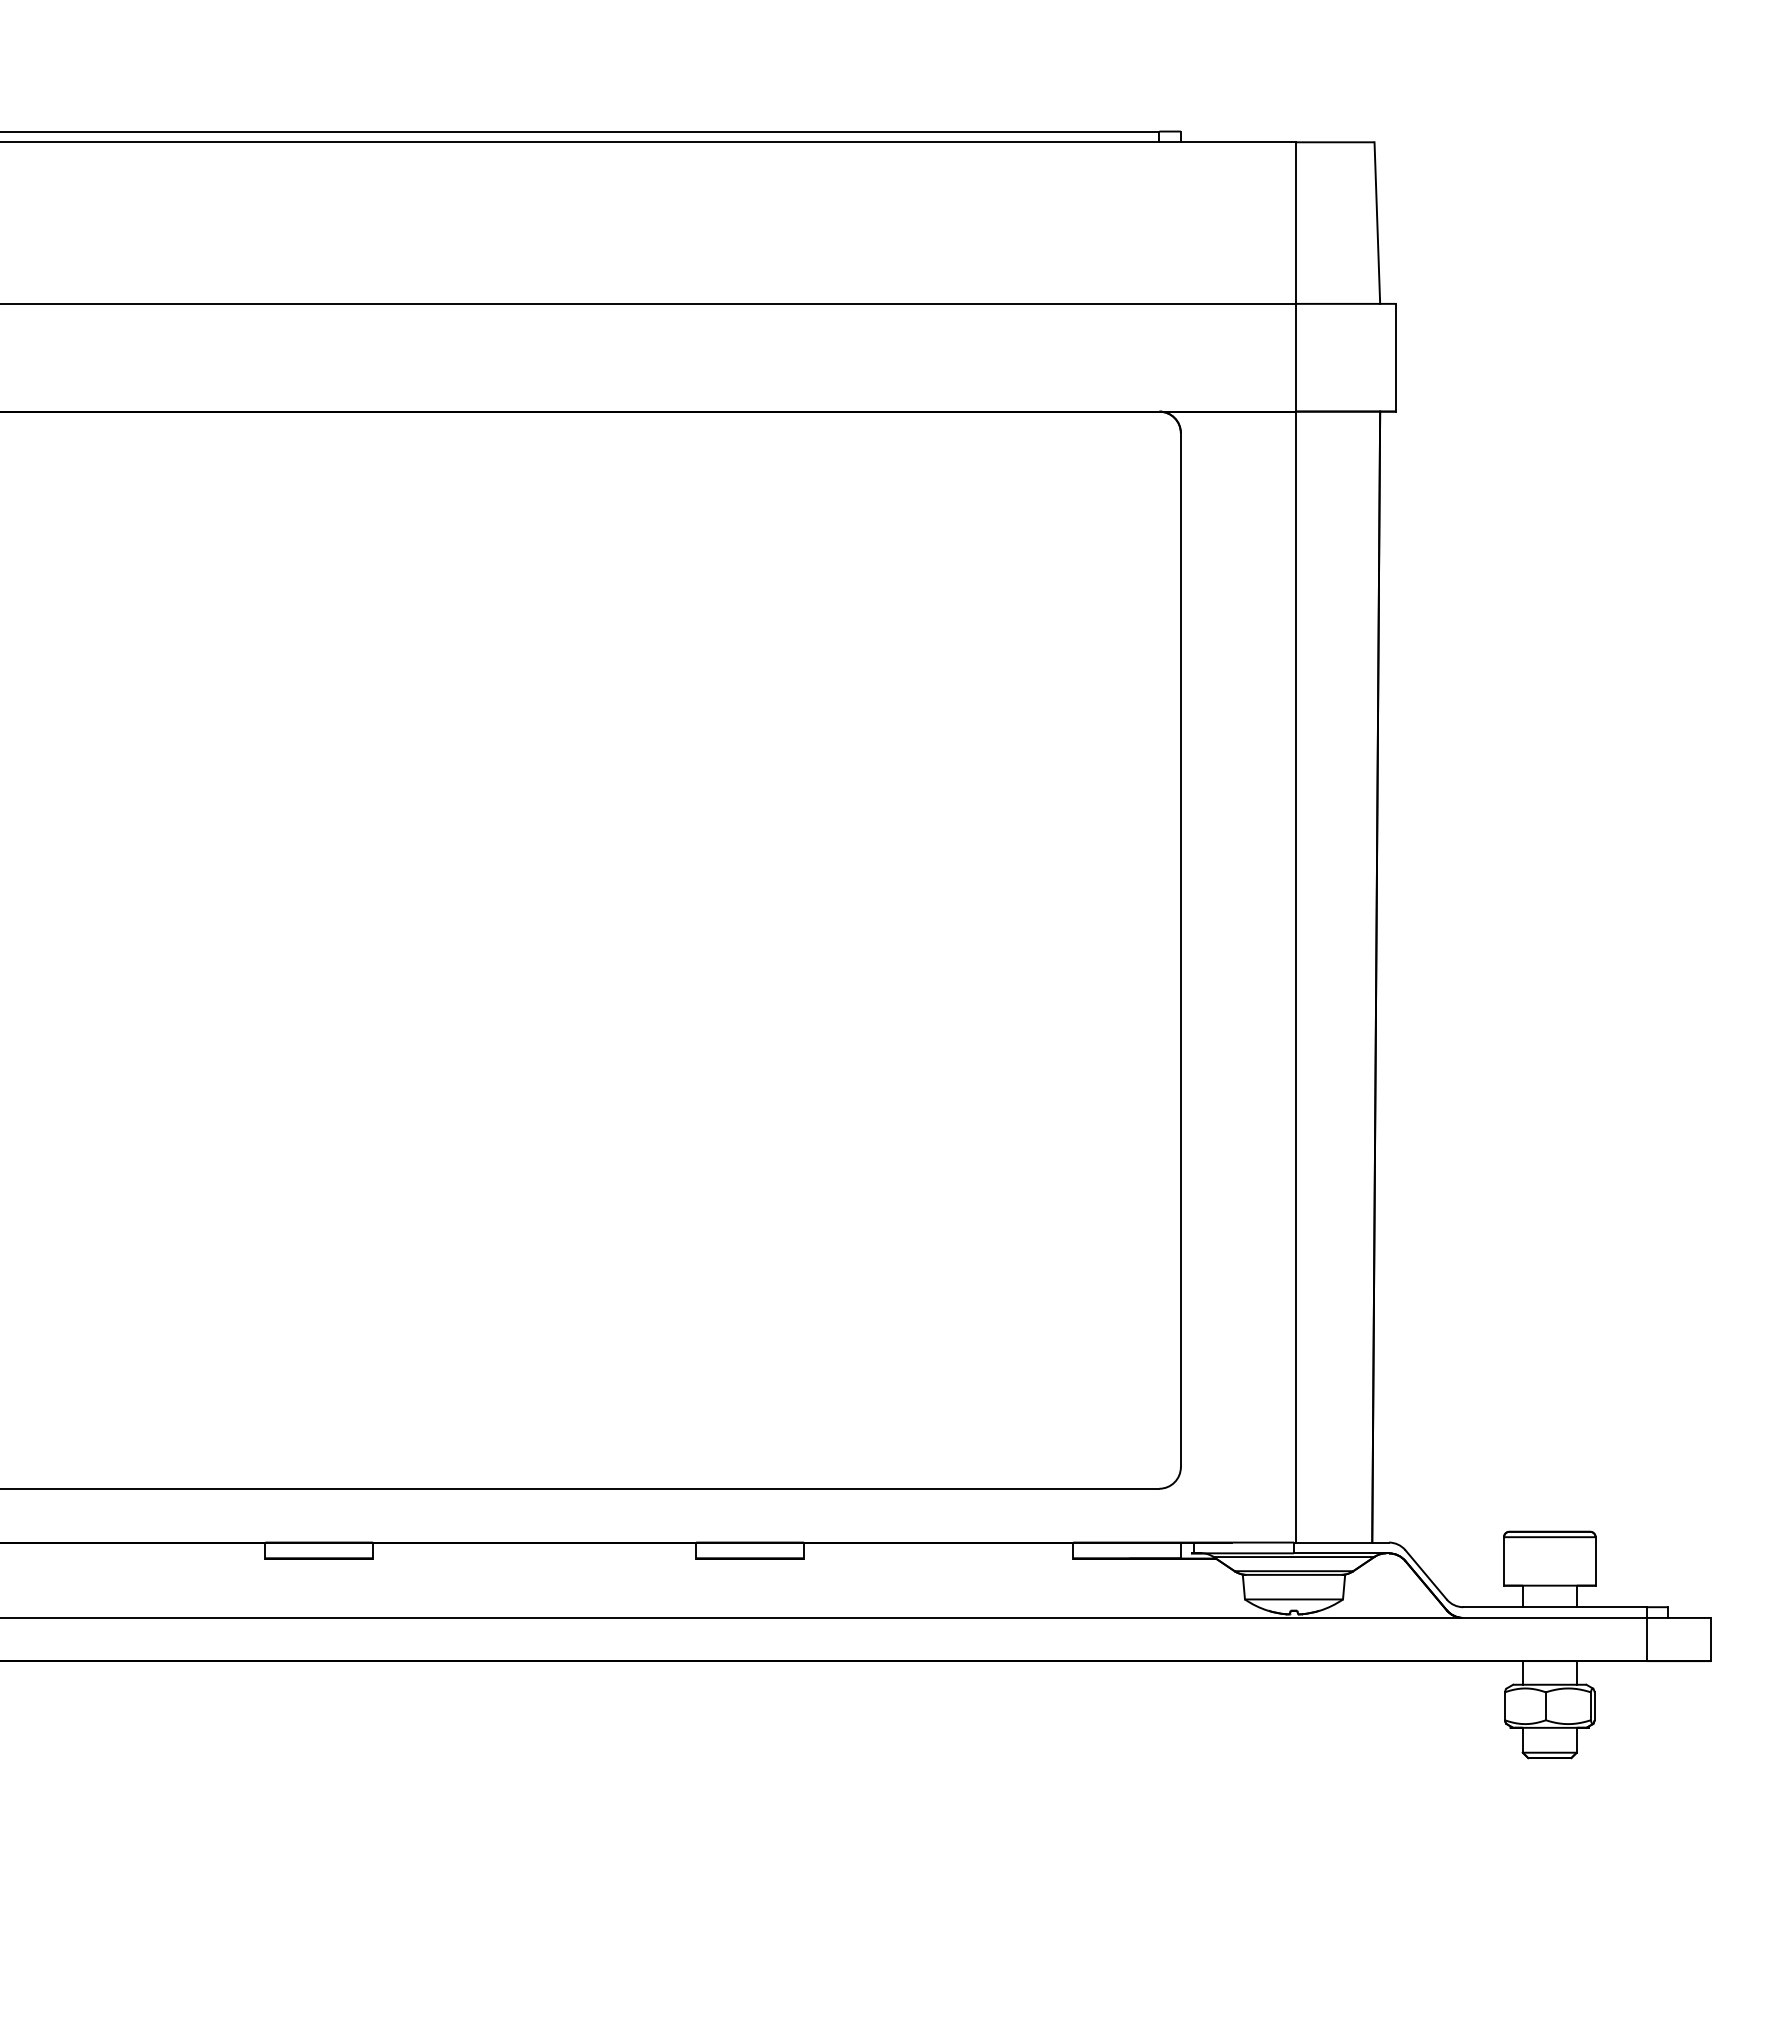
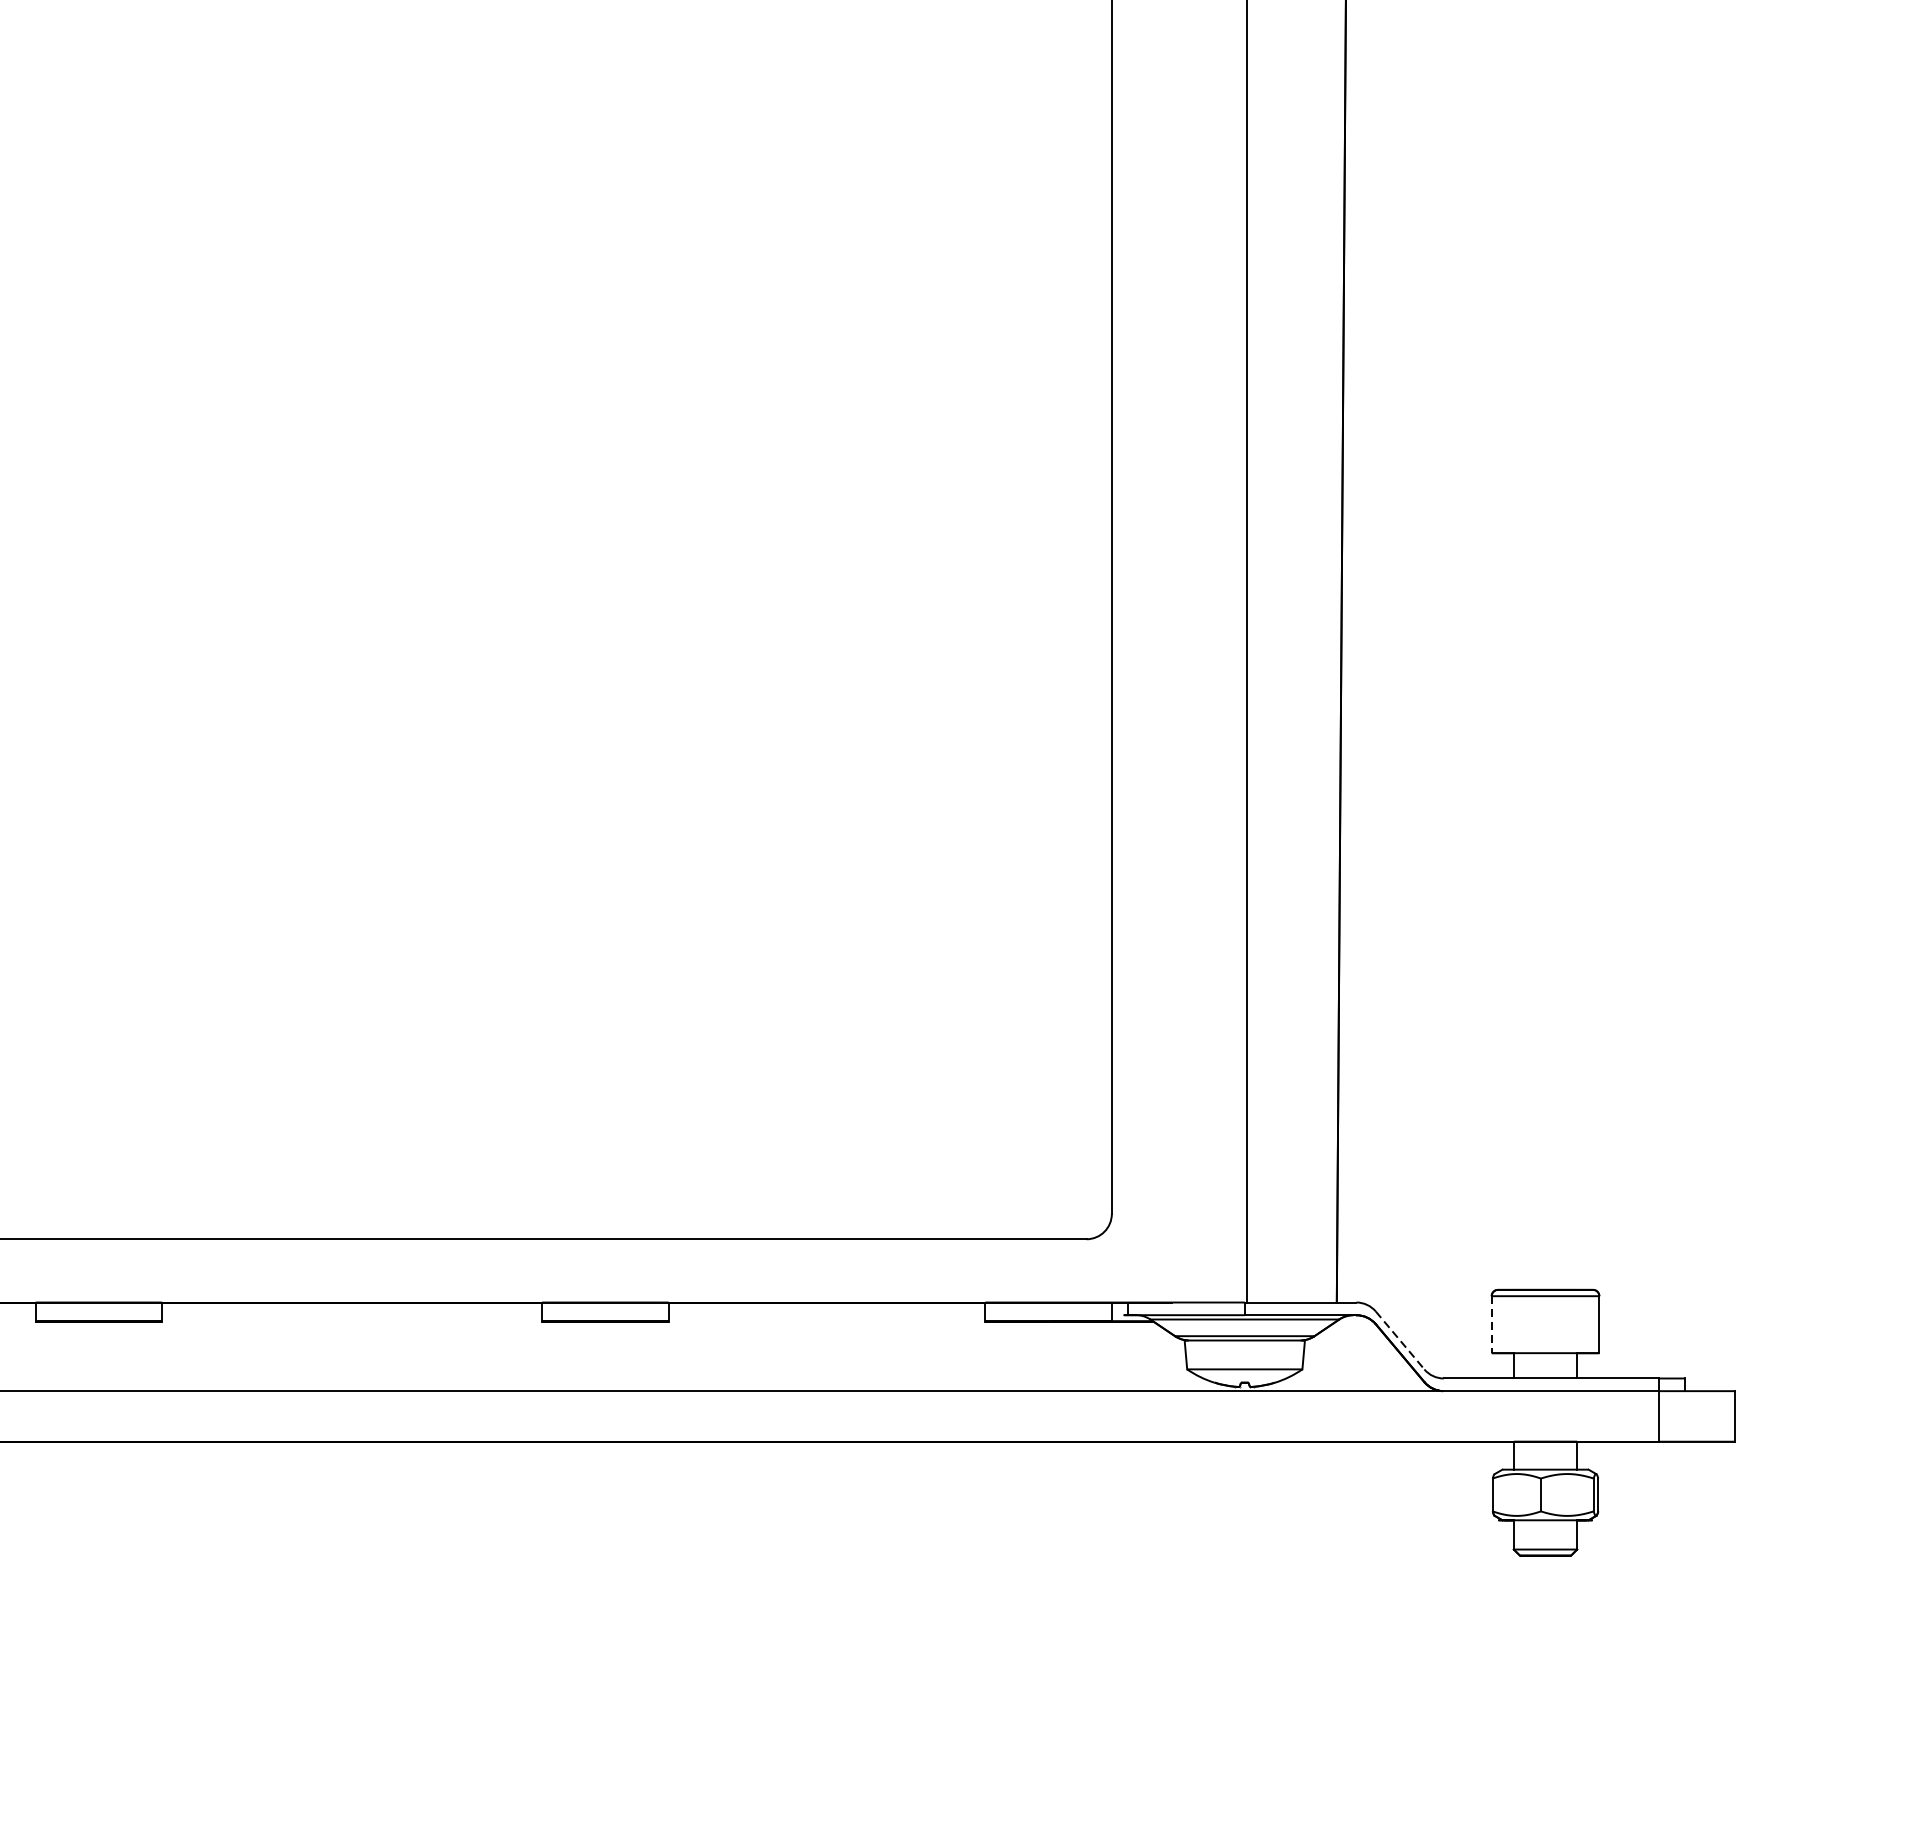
line: (1504, 1561) -> (1492, 1324), solid -> dashed
line: (1426, 1575) -> (1400, 1341), solid -> dashed

